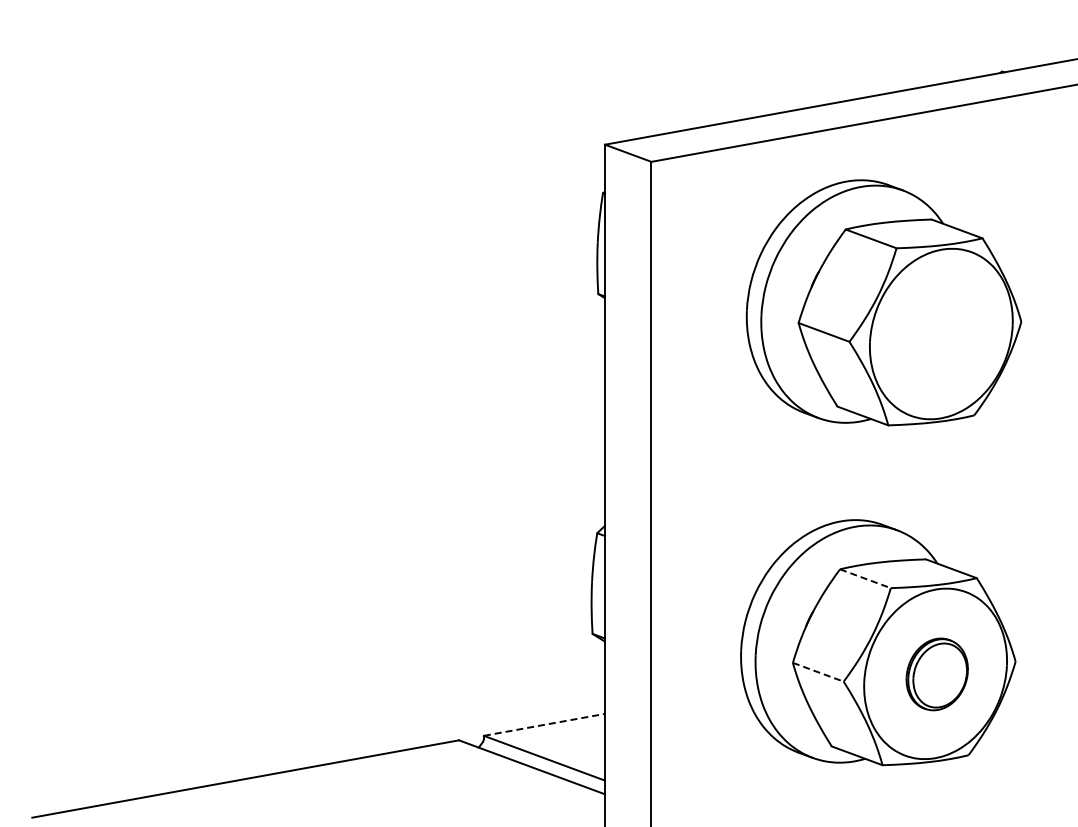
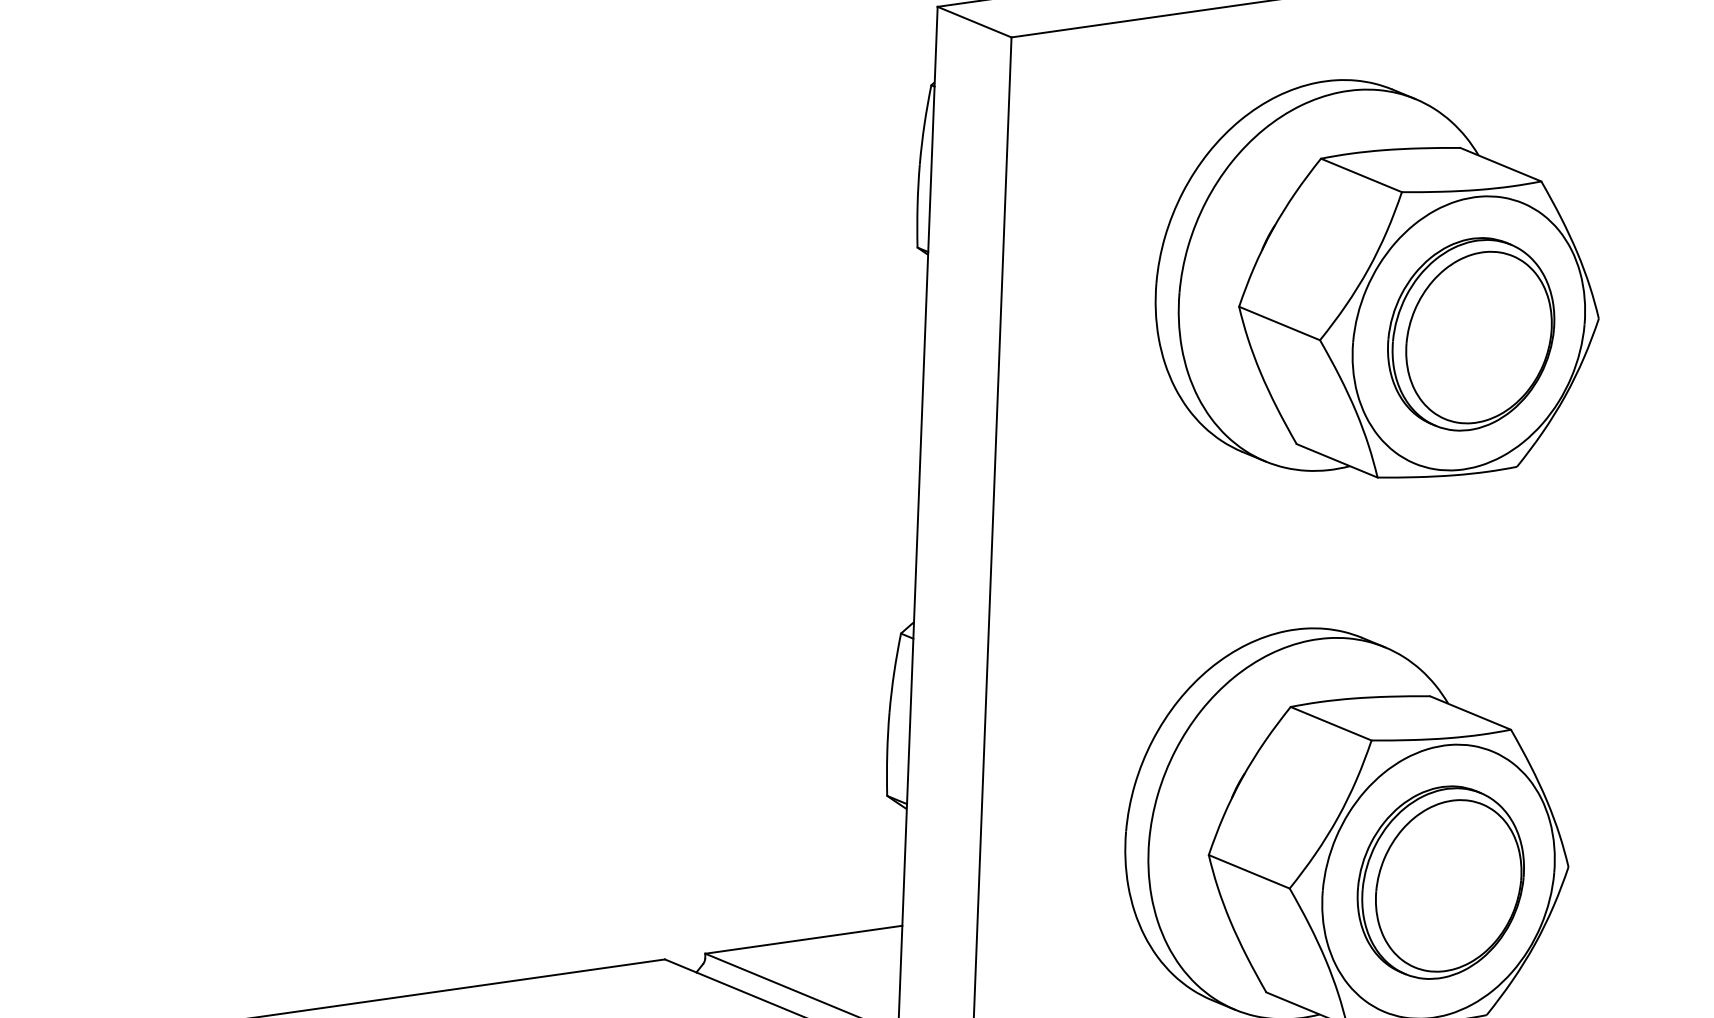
part: (942, 334) -> (1470, 334), added
line: (865, 578) -> (1331, 723), dashed -> solid
line: (818, 672) -> (1249, 872), dashed -> solid
part: (937, 674) -> (1441, 882), size x1.67
line: (544, 724) -> (803, 939), dashed -> solid

